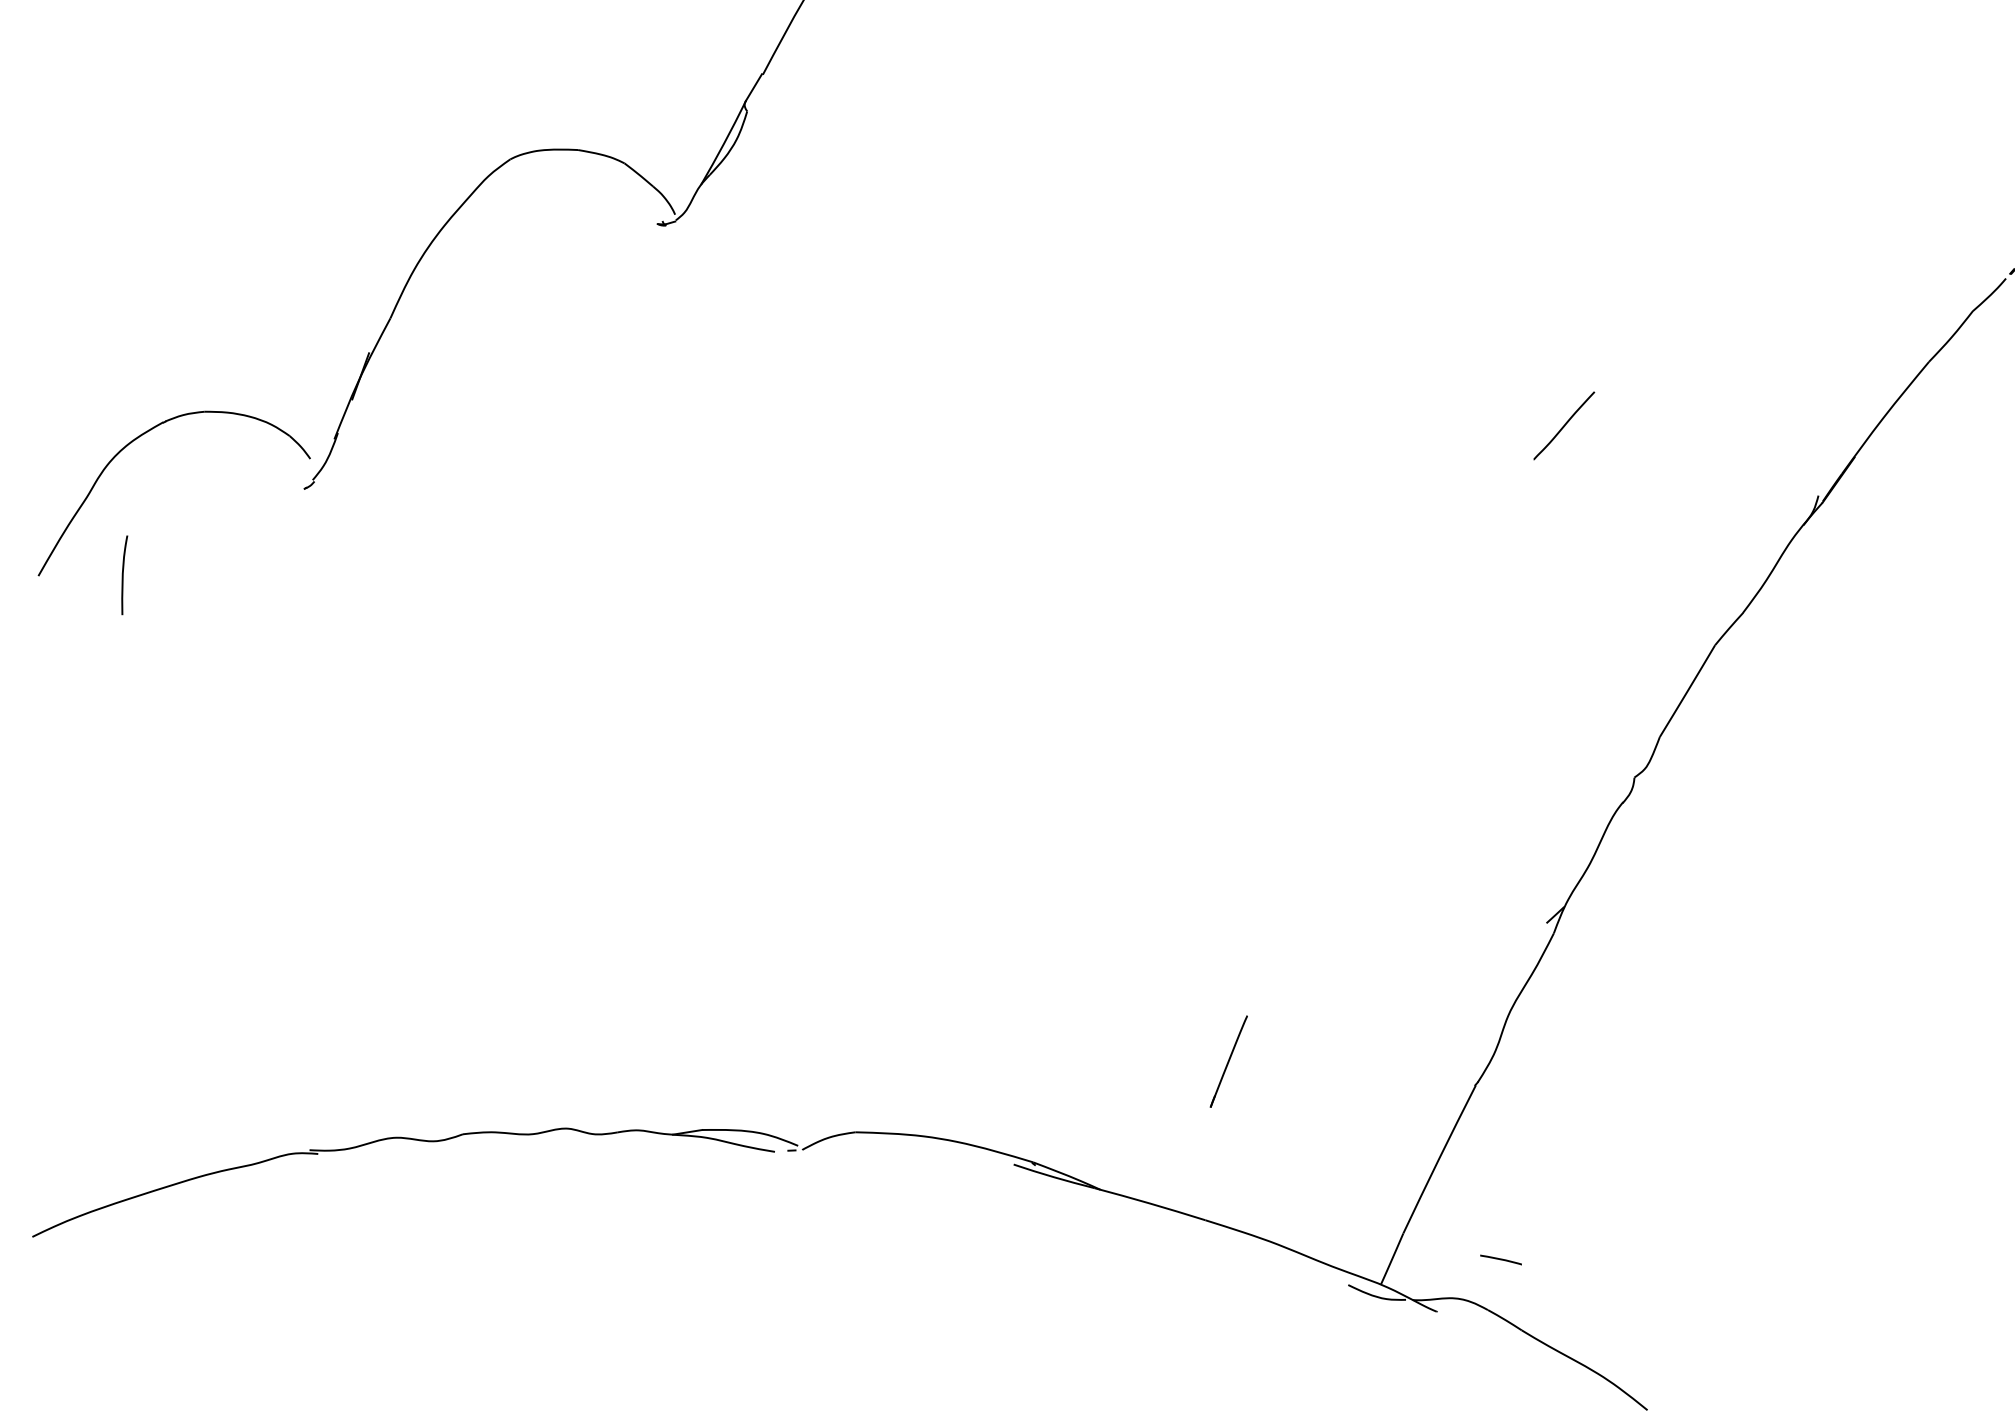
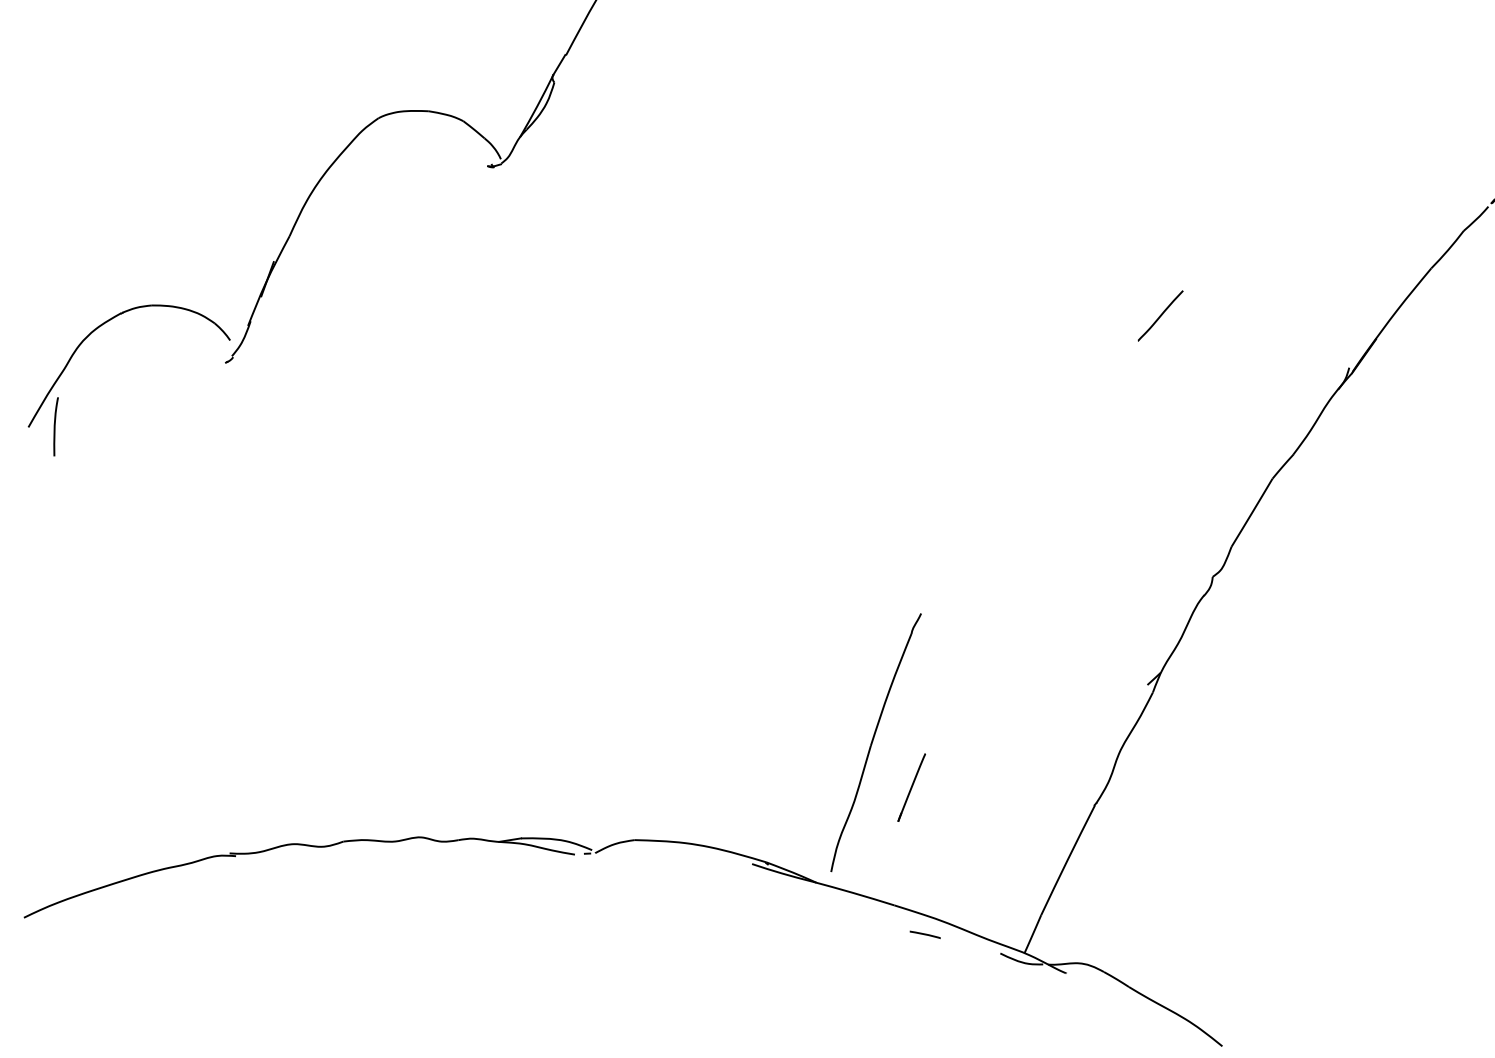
curve: (123, 575) -> (55, 426), moved
part: (1180, 1000) -> (875, 742), added
line: (1500, 1259) -> (924, 934), moved

